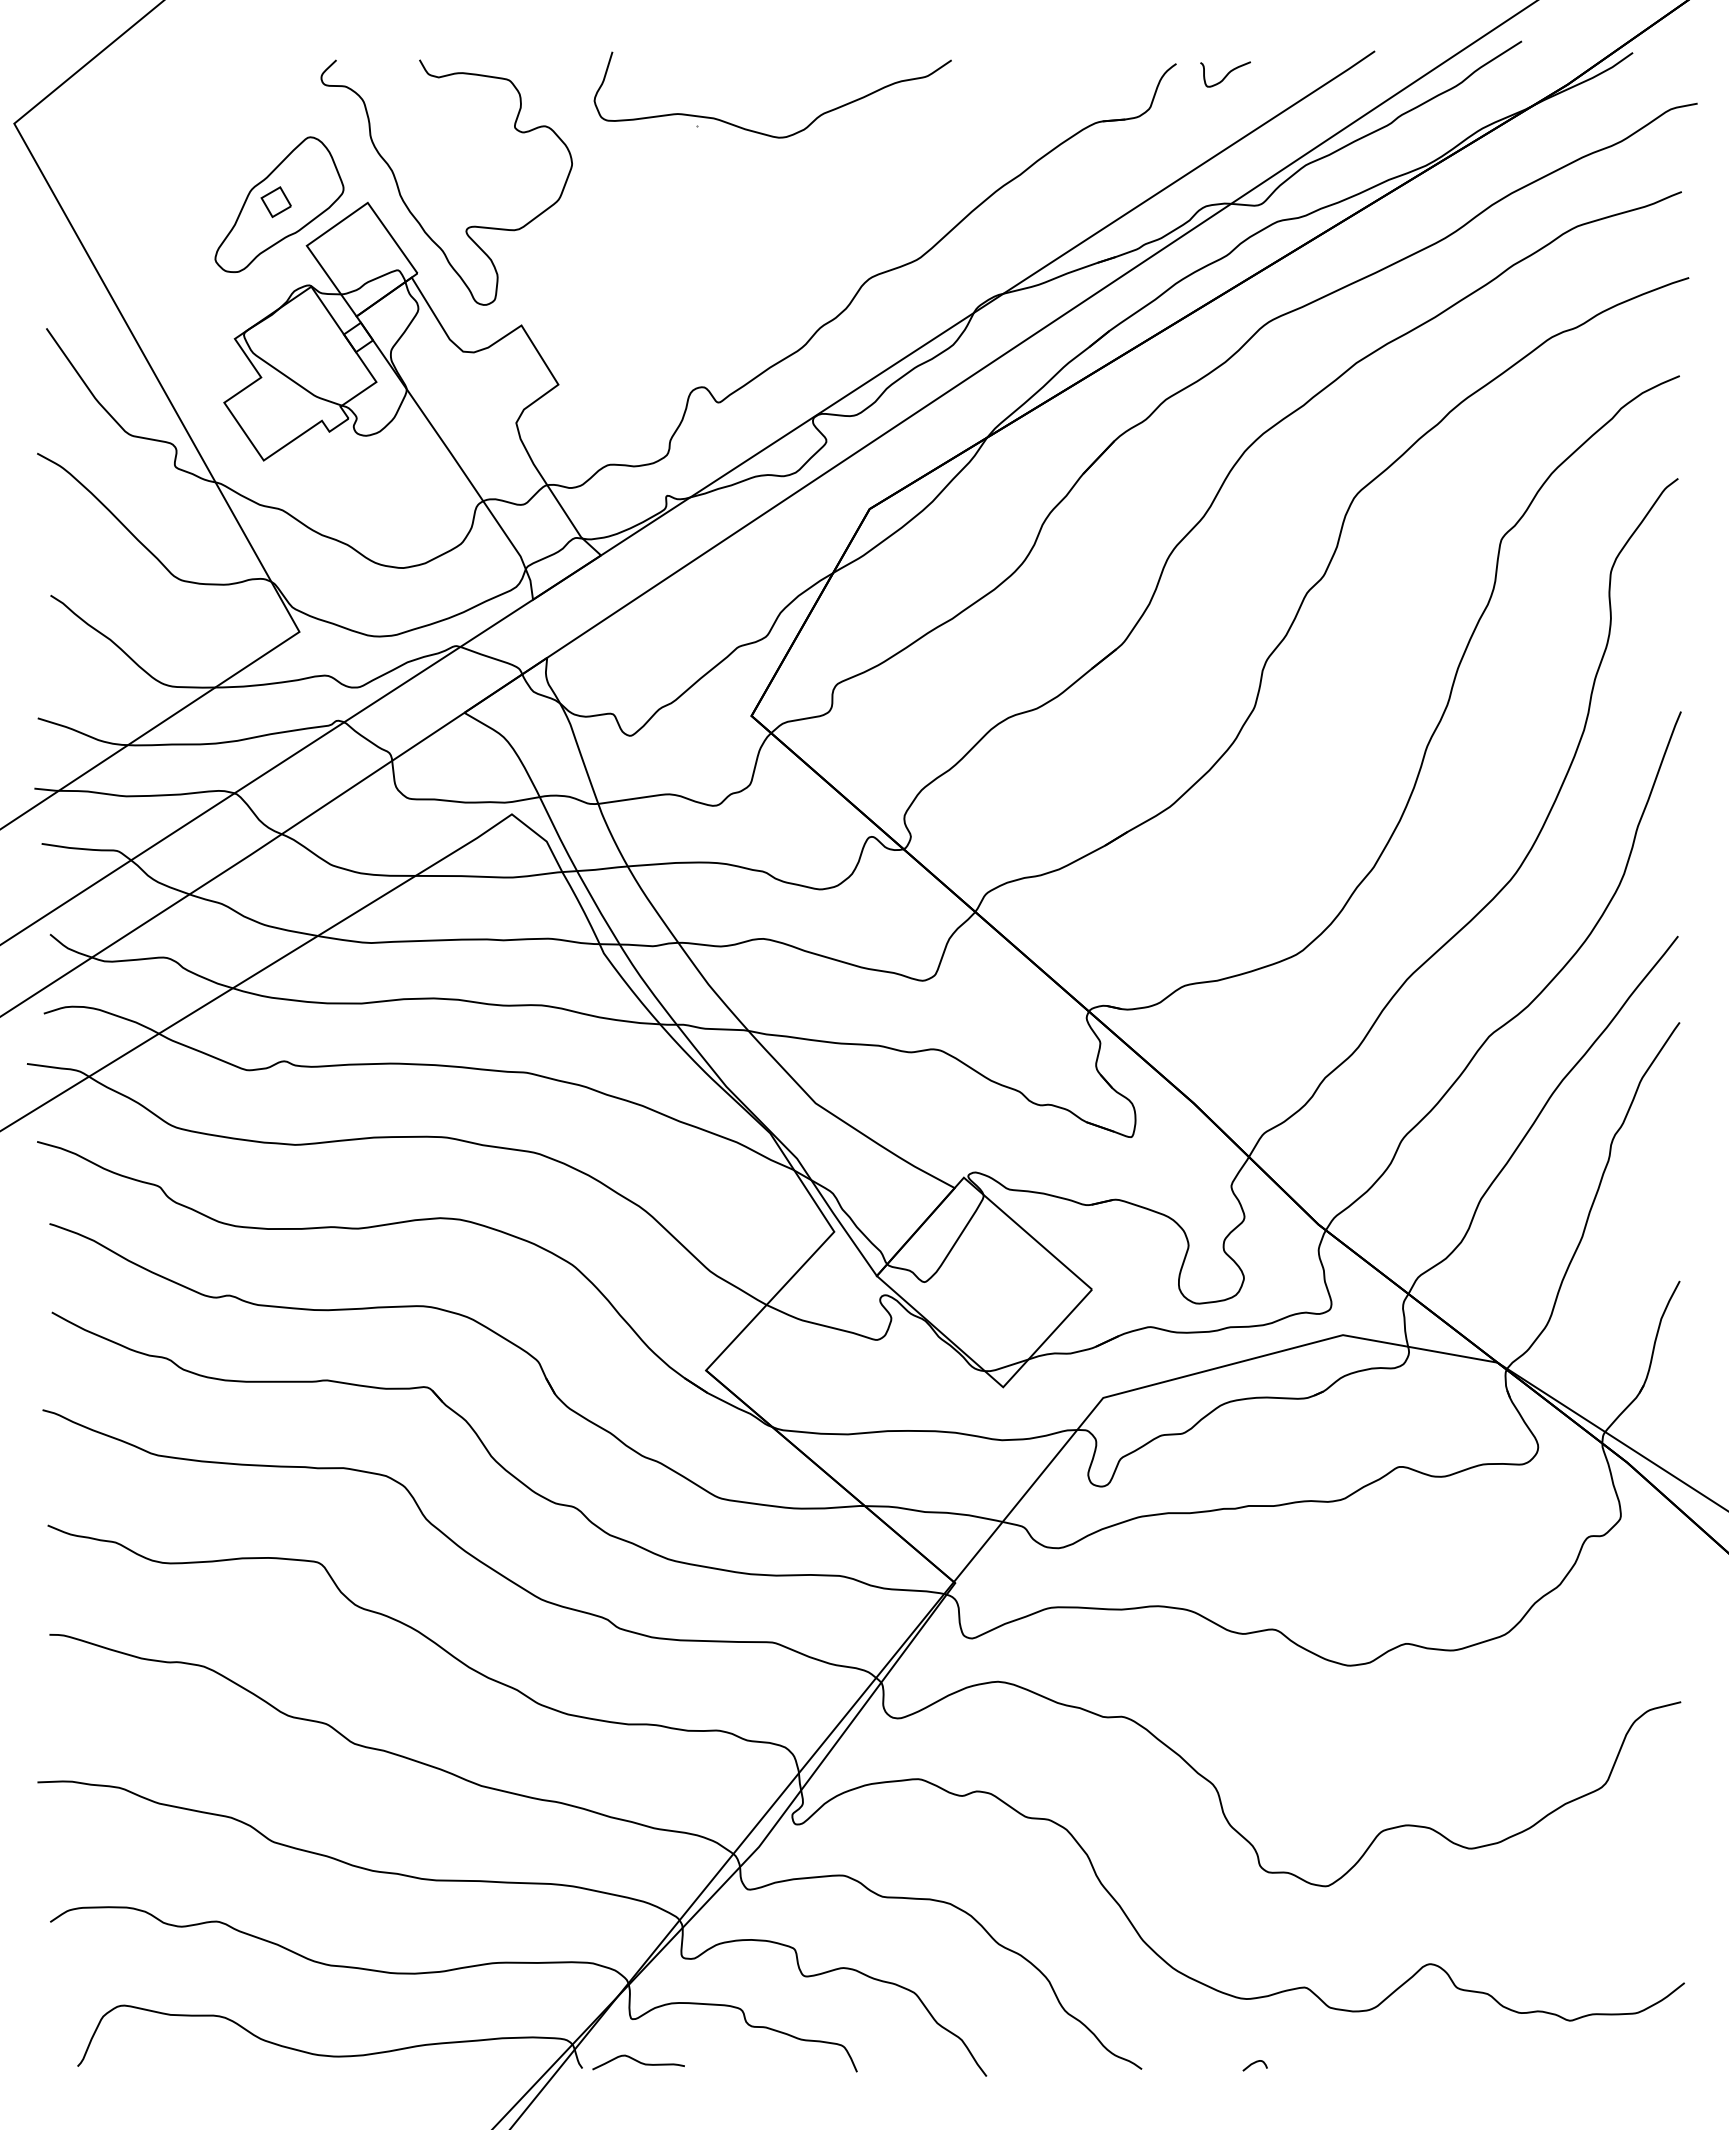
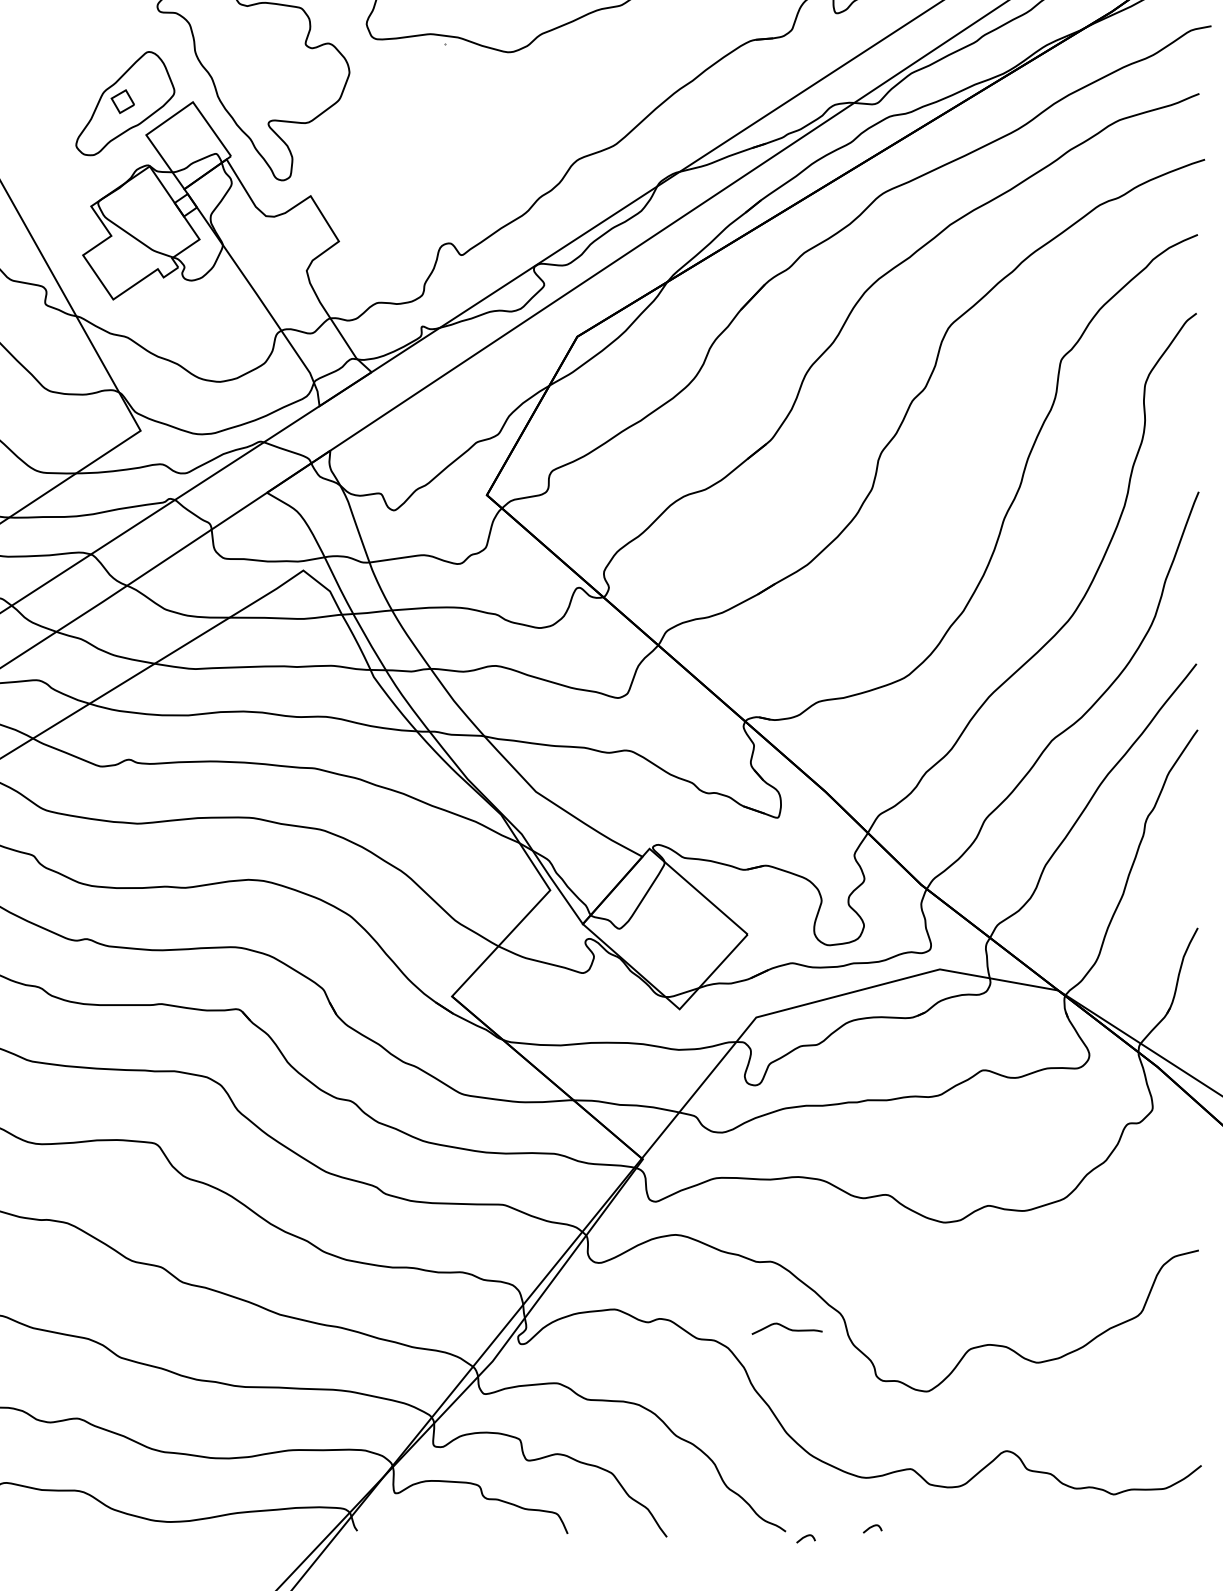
curve: (638, 2062) -> (787, 1328), moved
curve: (1166, 2077) -> (804, 1537), added

